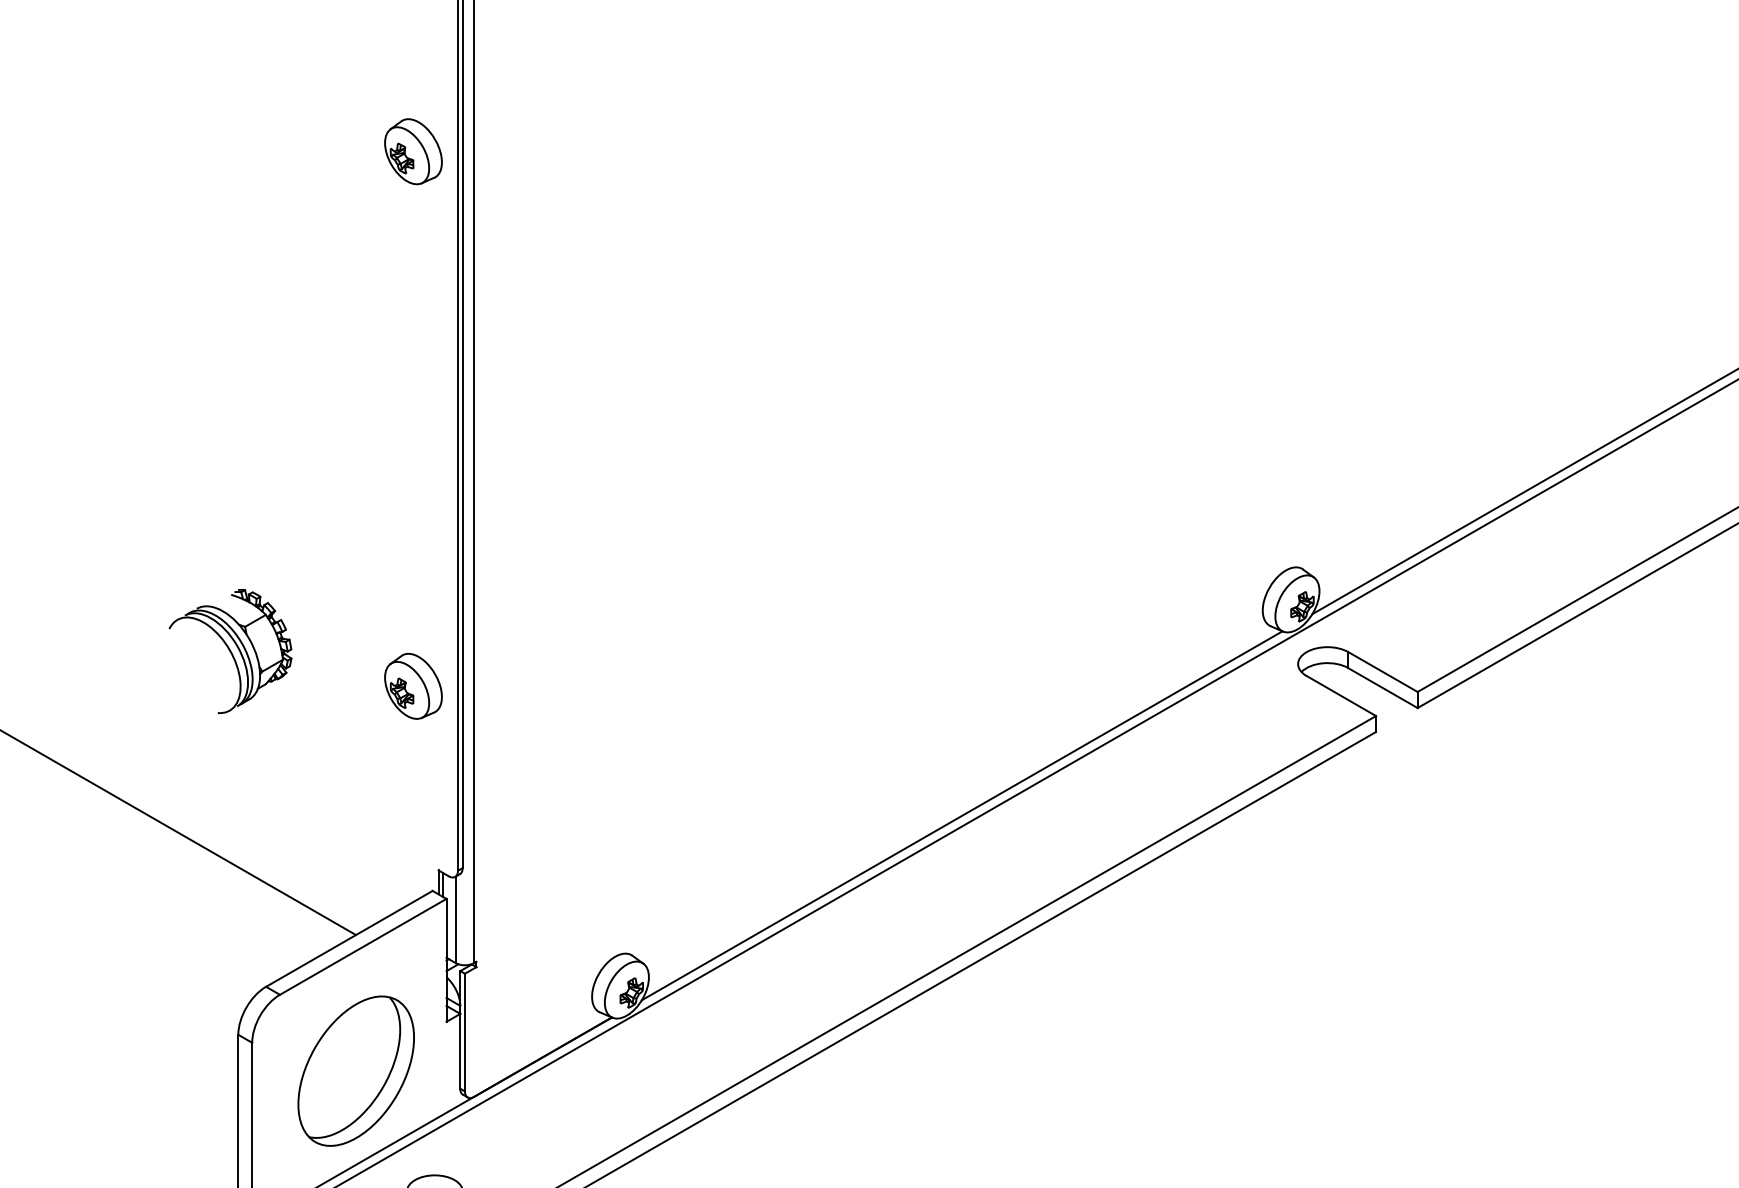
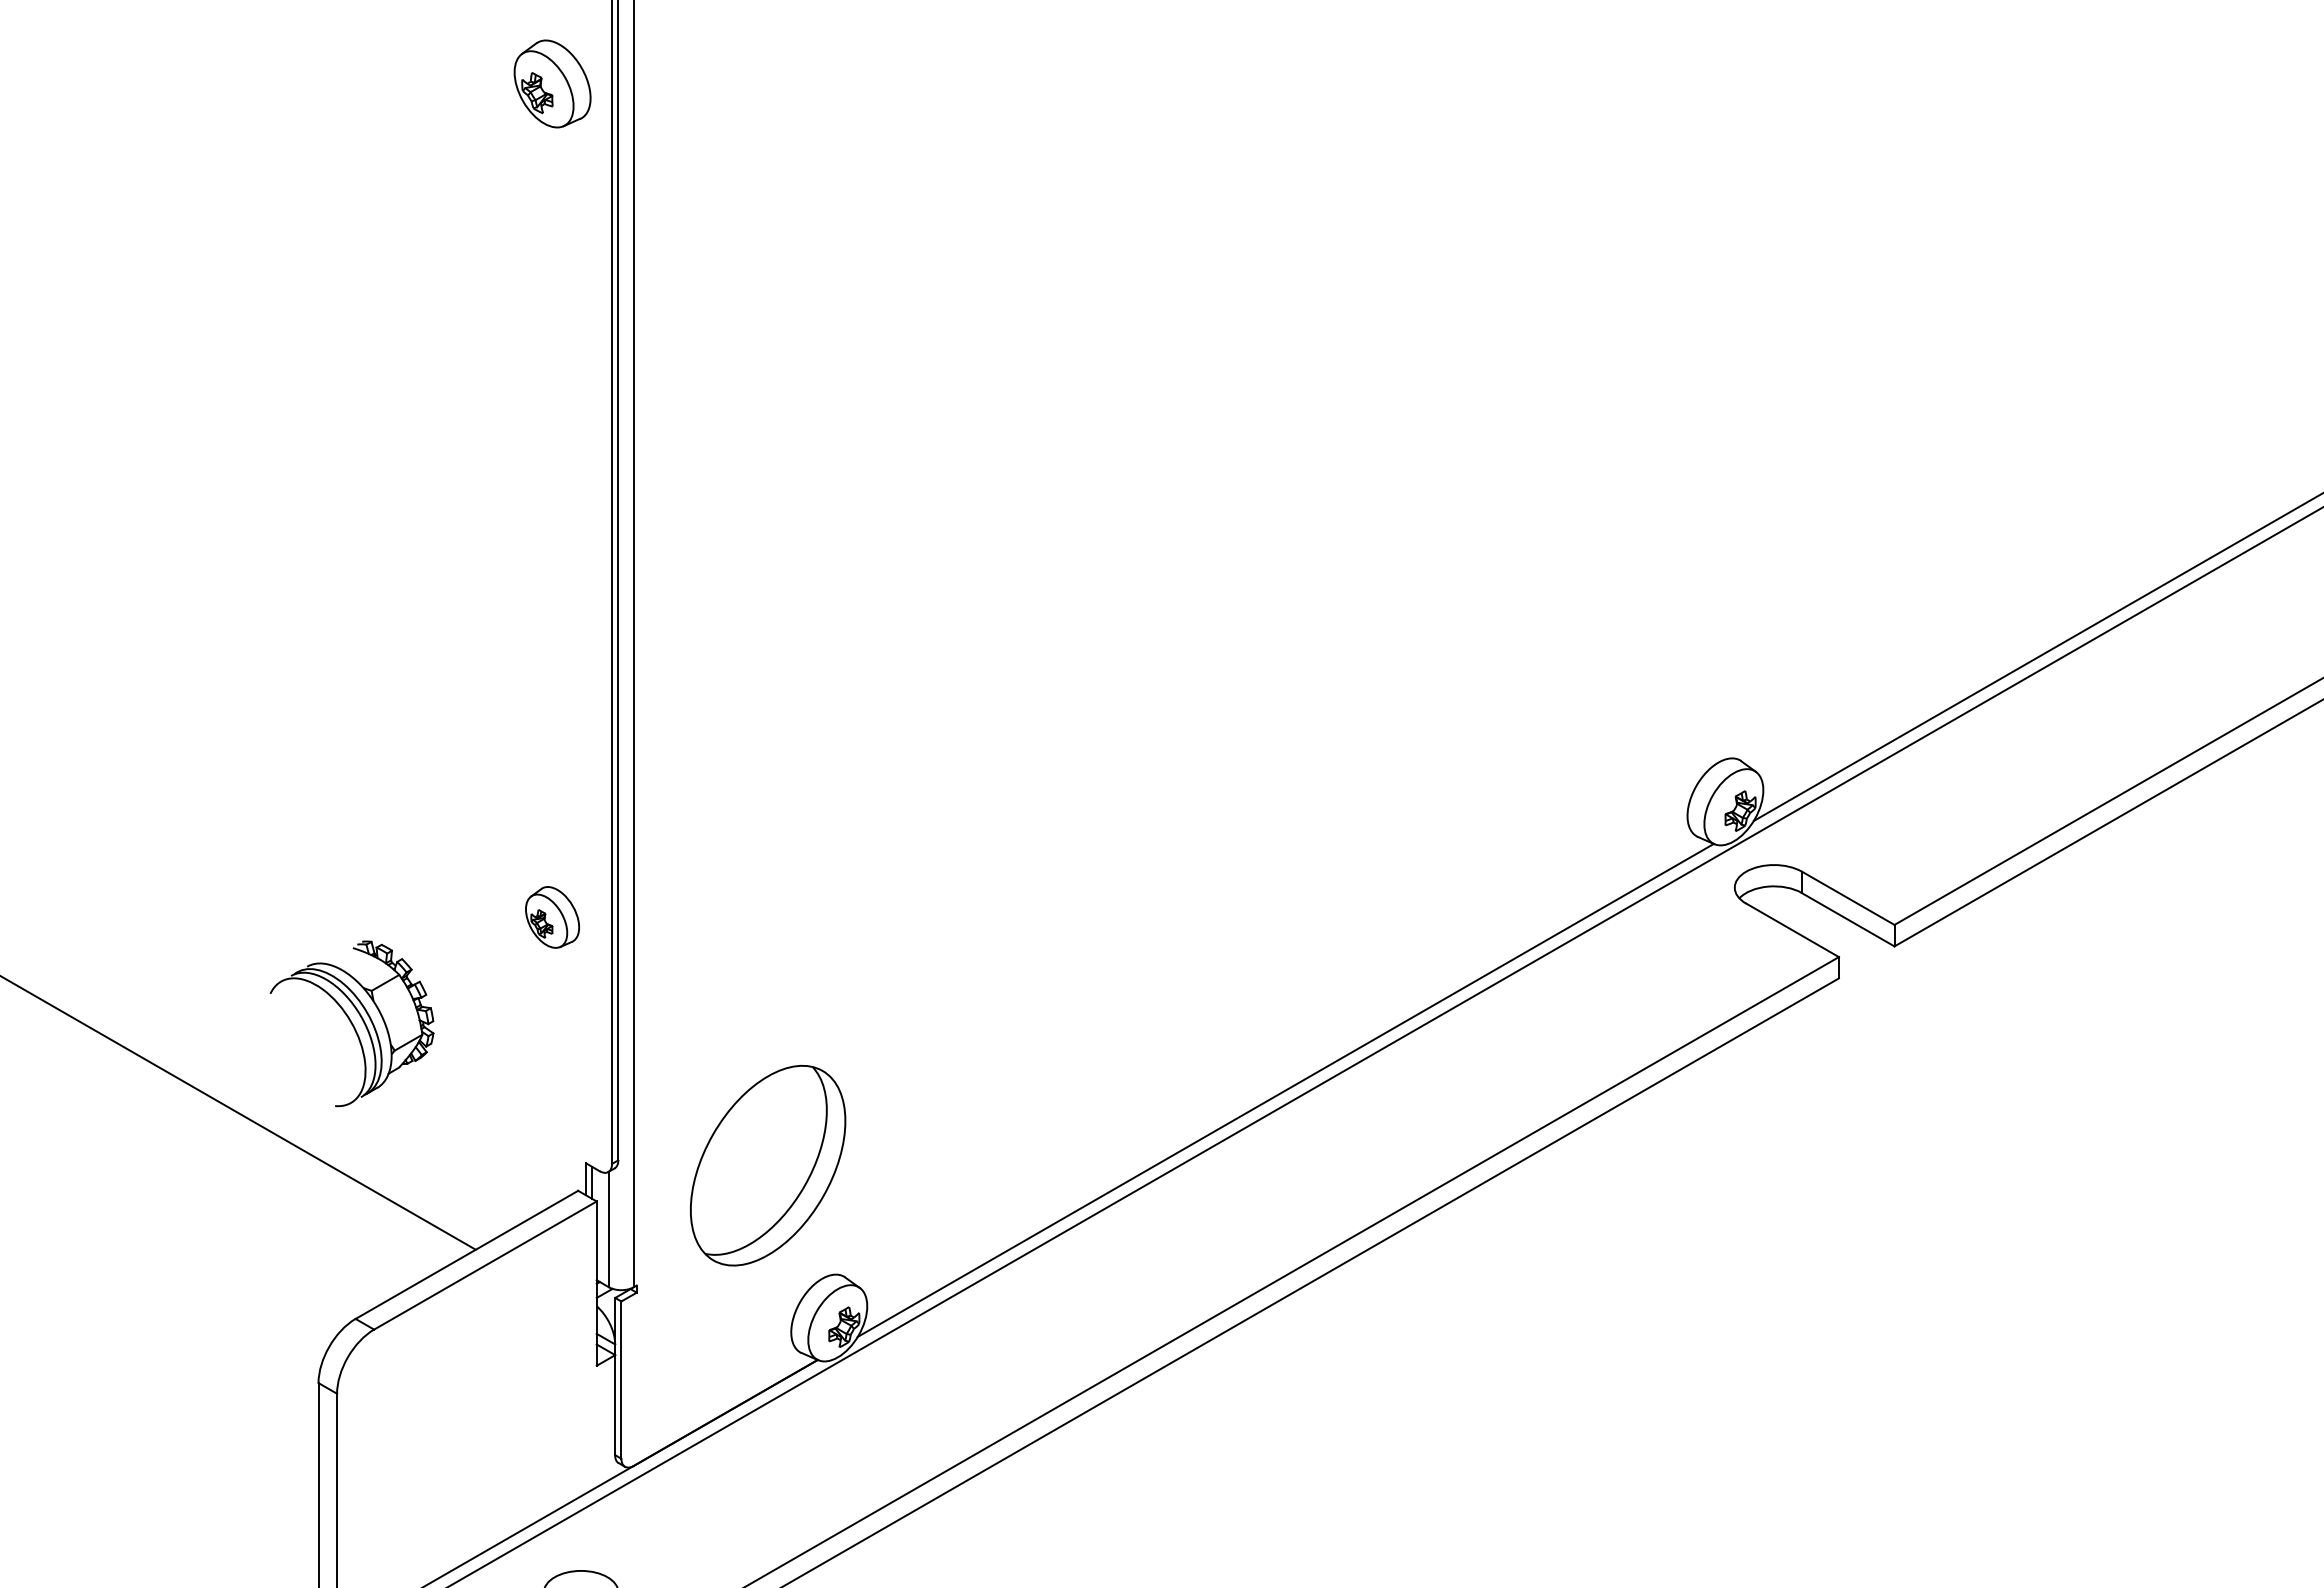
part: (413, 151) -> (552, 83), moved
part: (230, 651) -> (351, 1023), moved
part: (413, 686) -> (552, 917), size x0.7
part: (356, 1071) -> (768, 1165), moved

